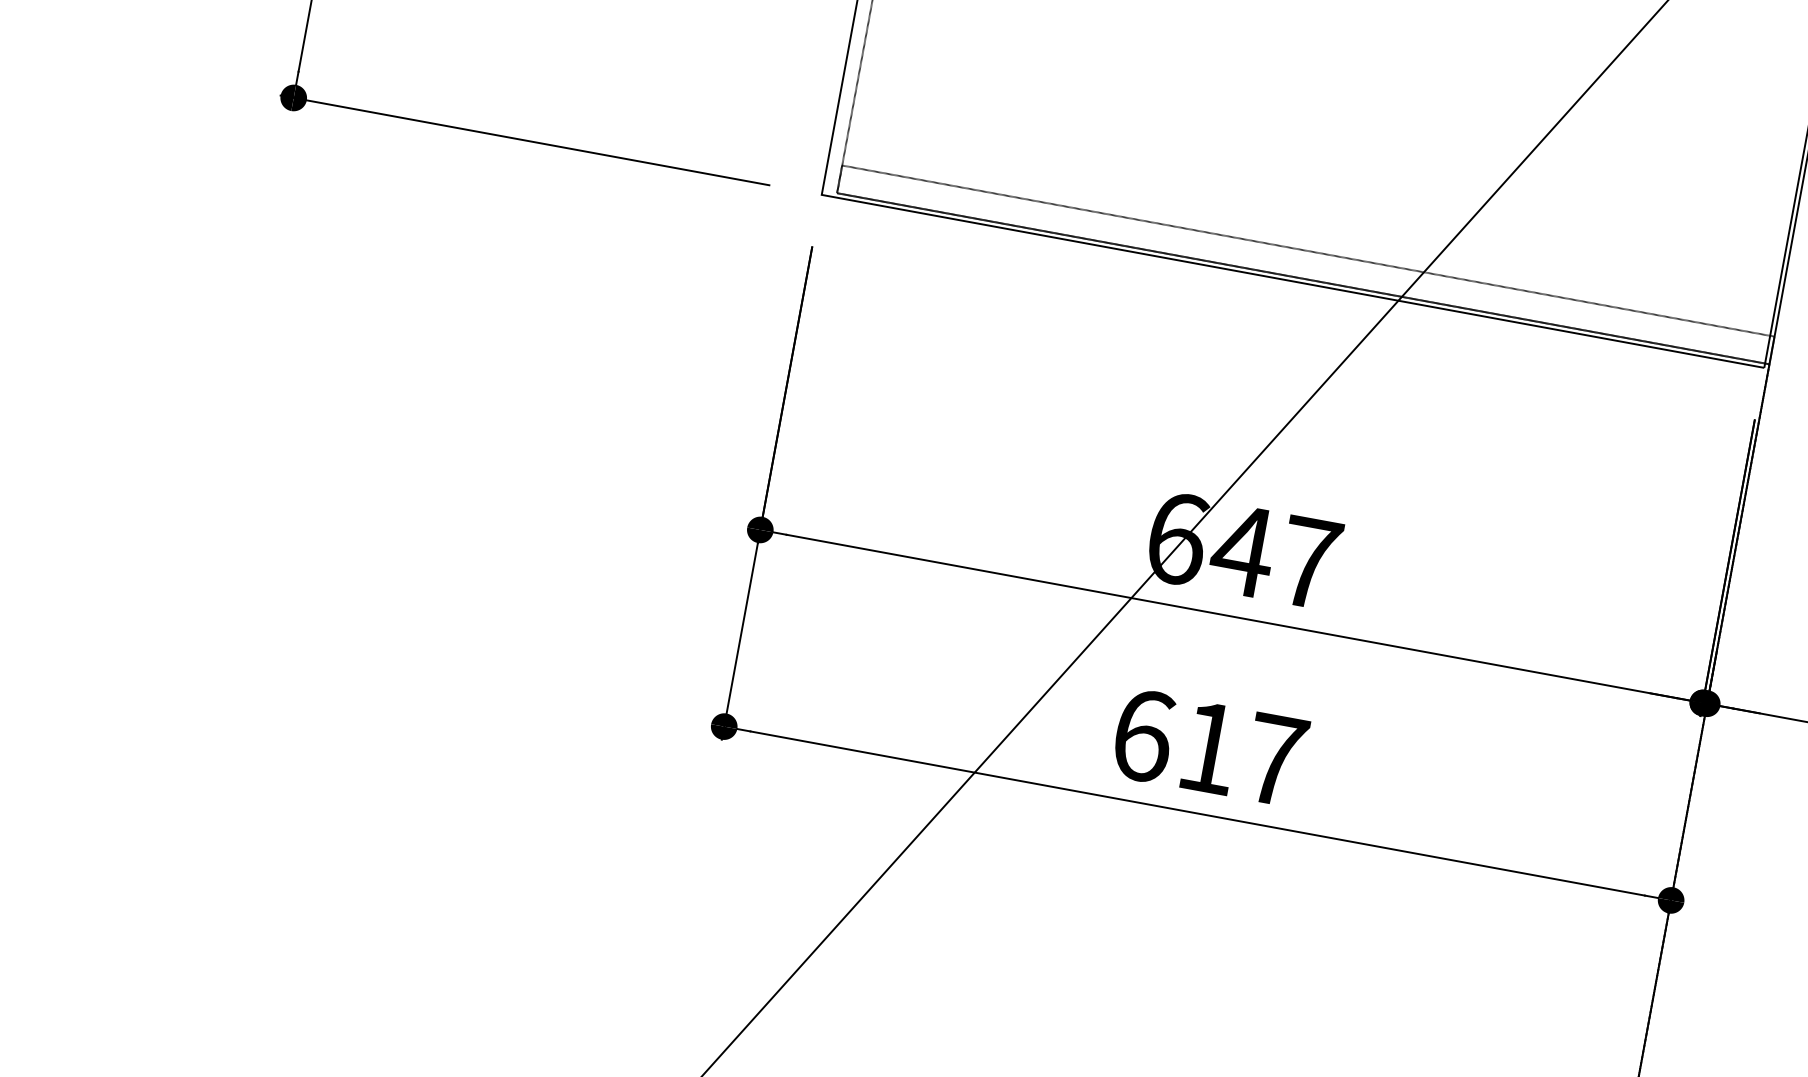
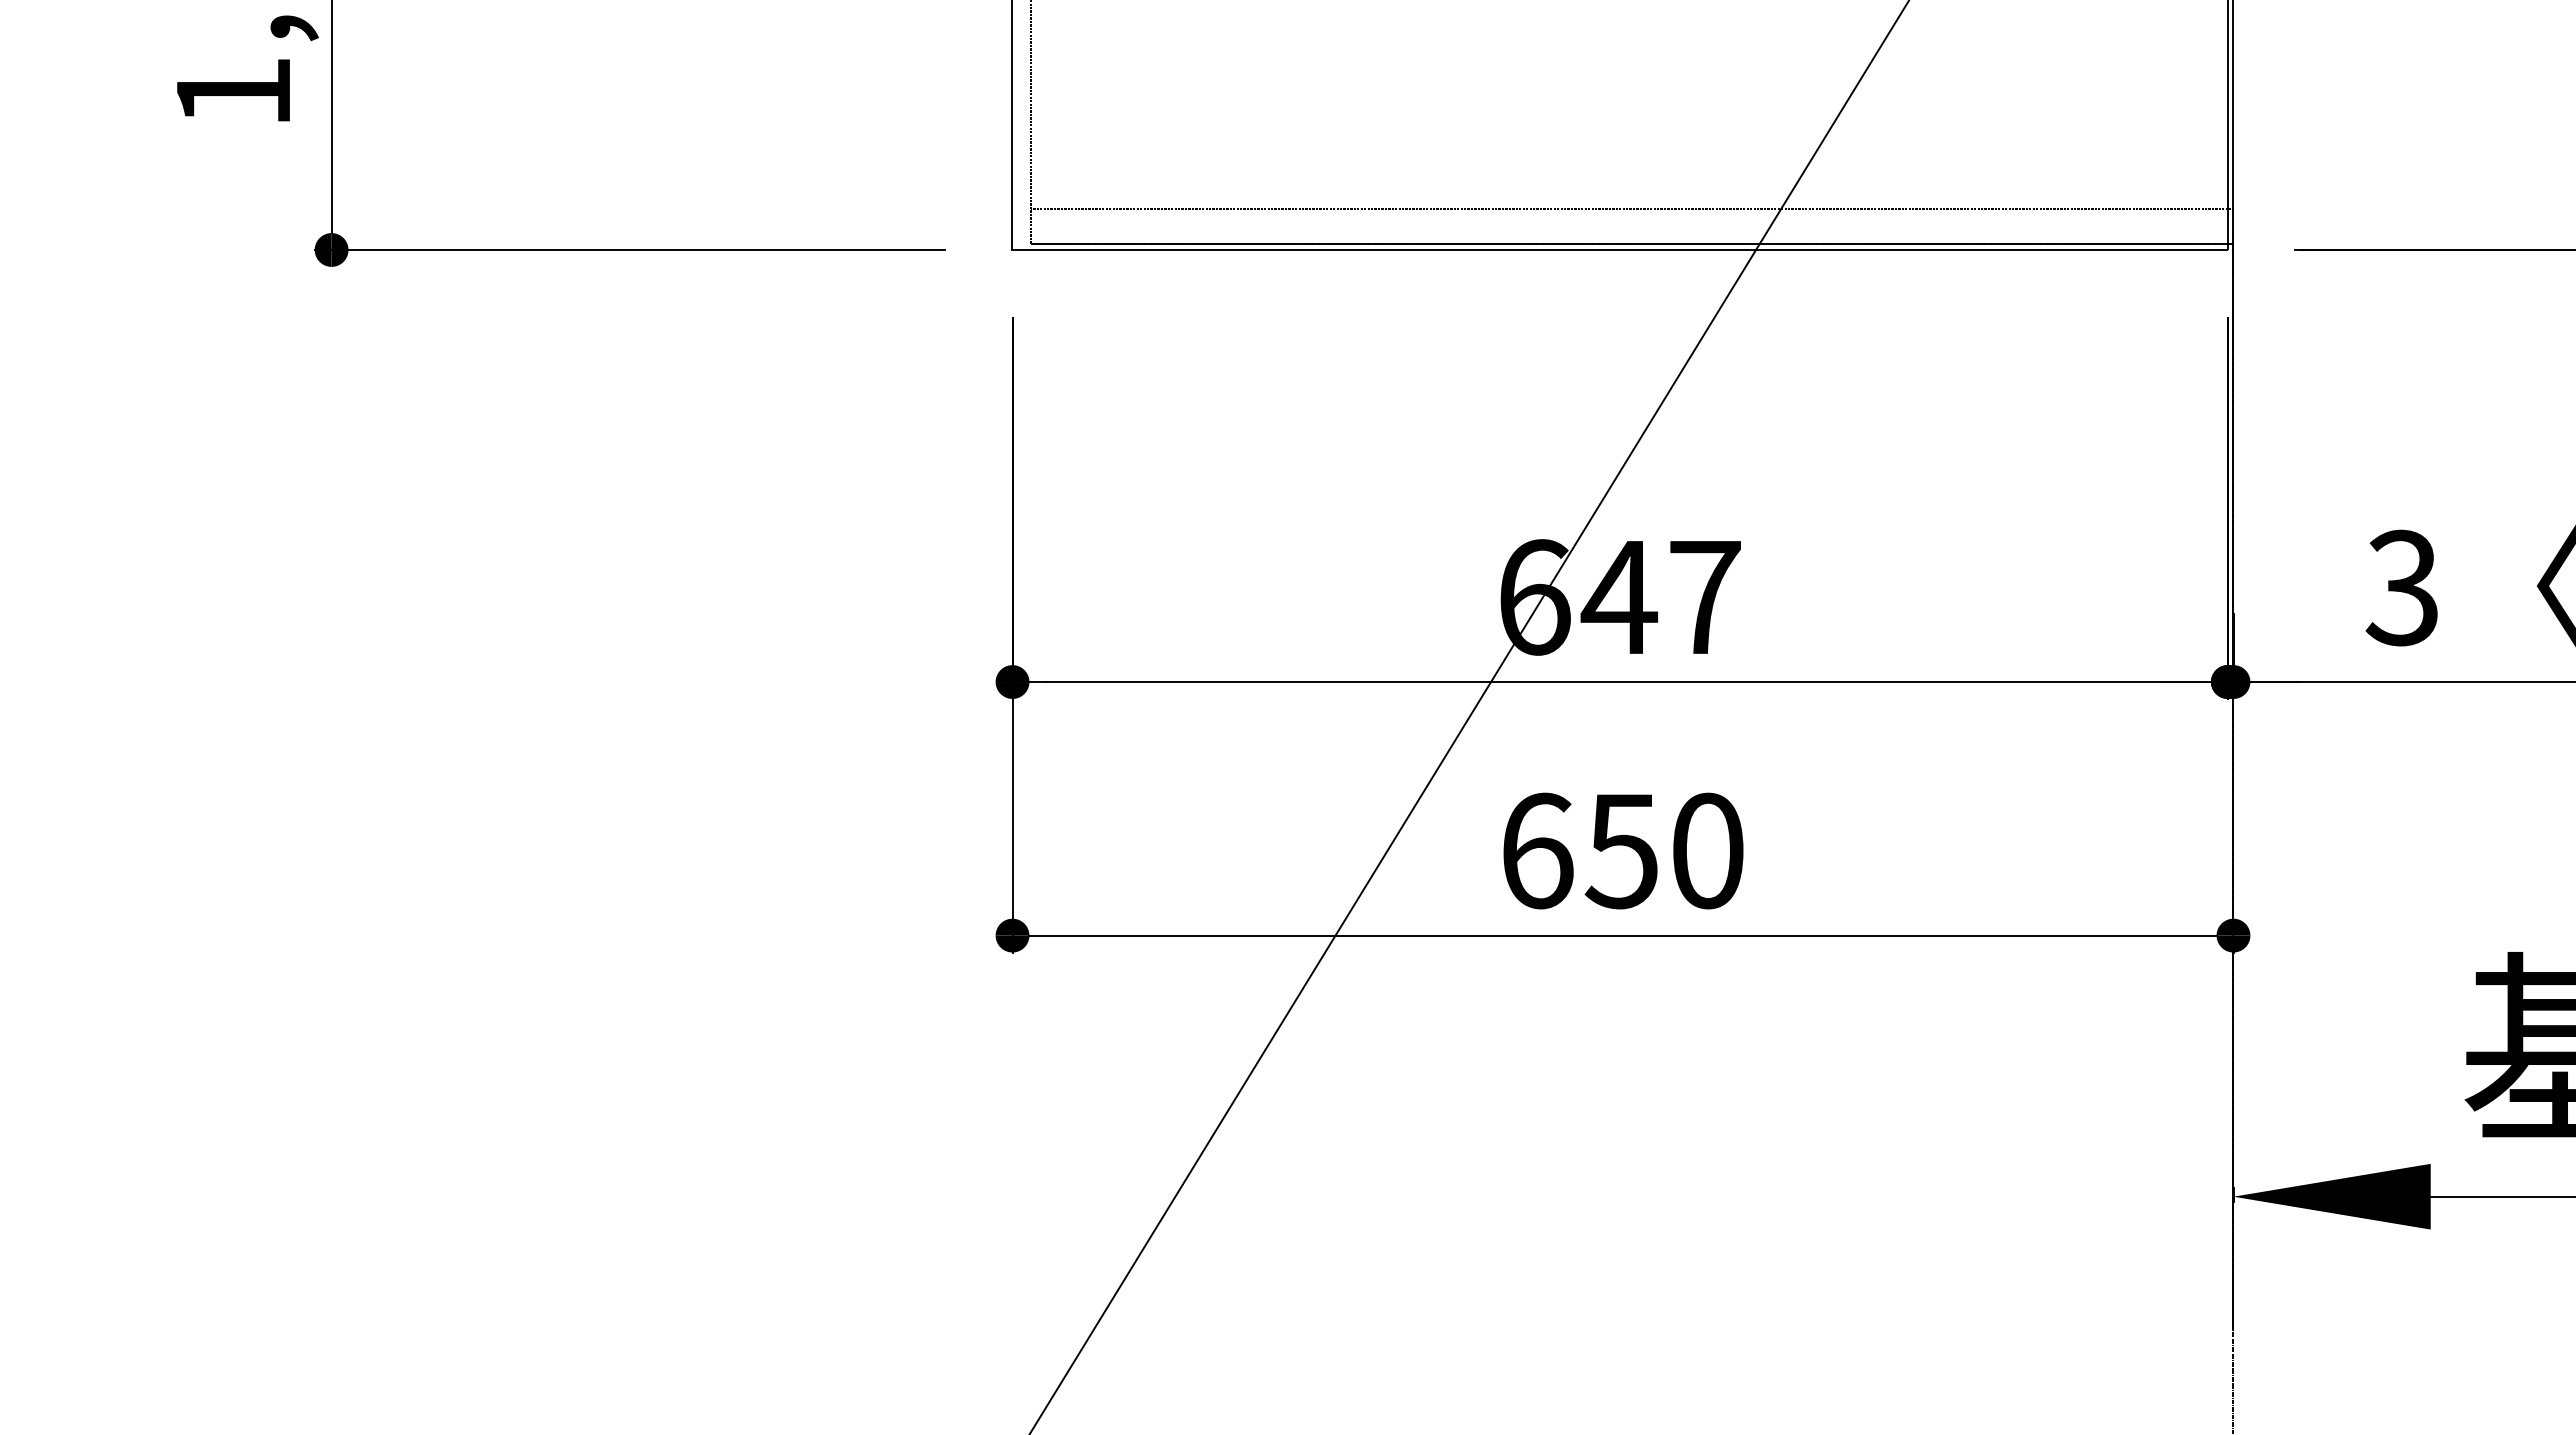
text: (1241, 753) -> (1663, 850), 617 -> 650

